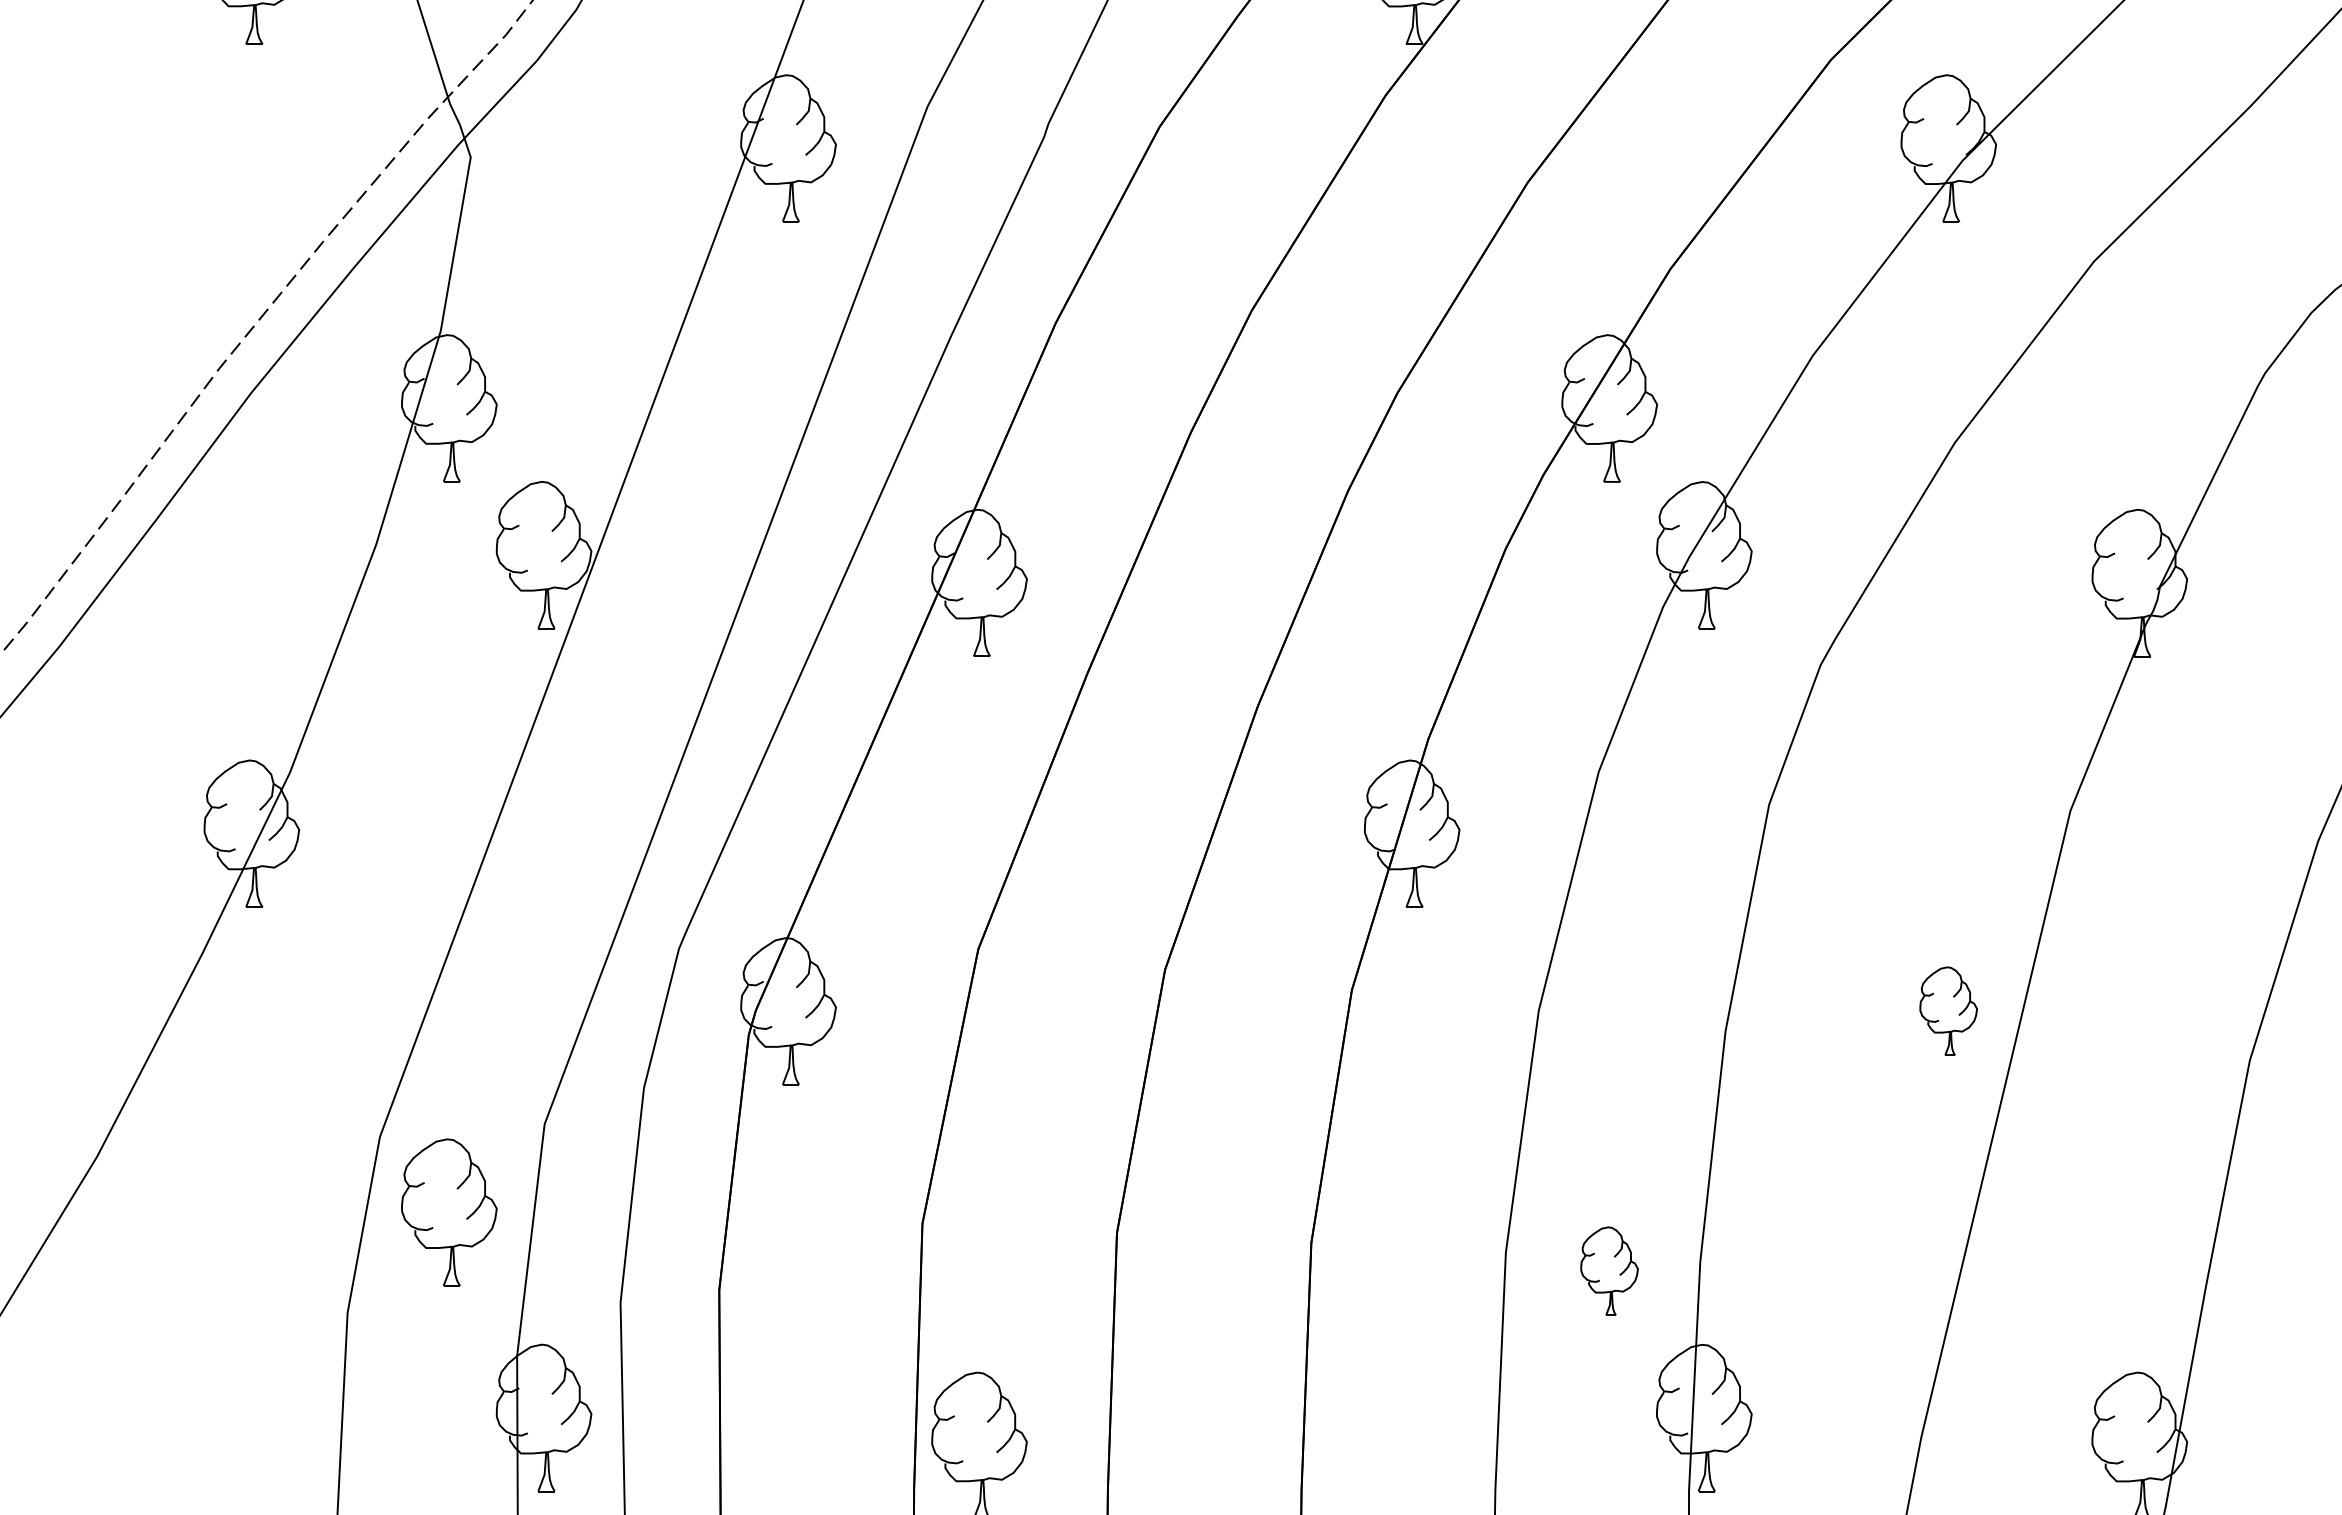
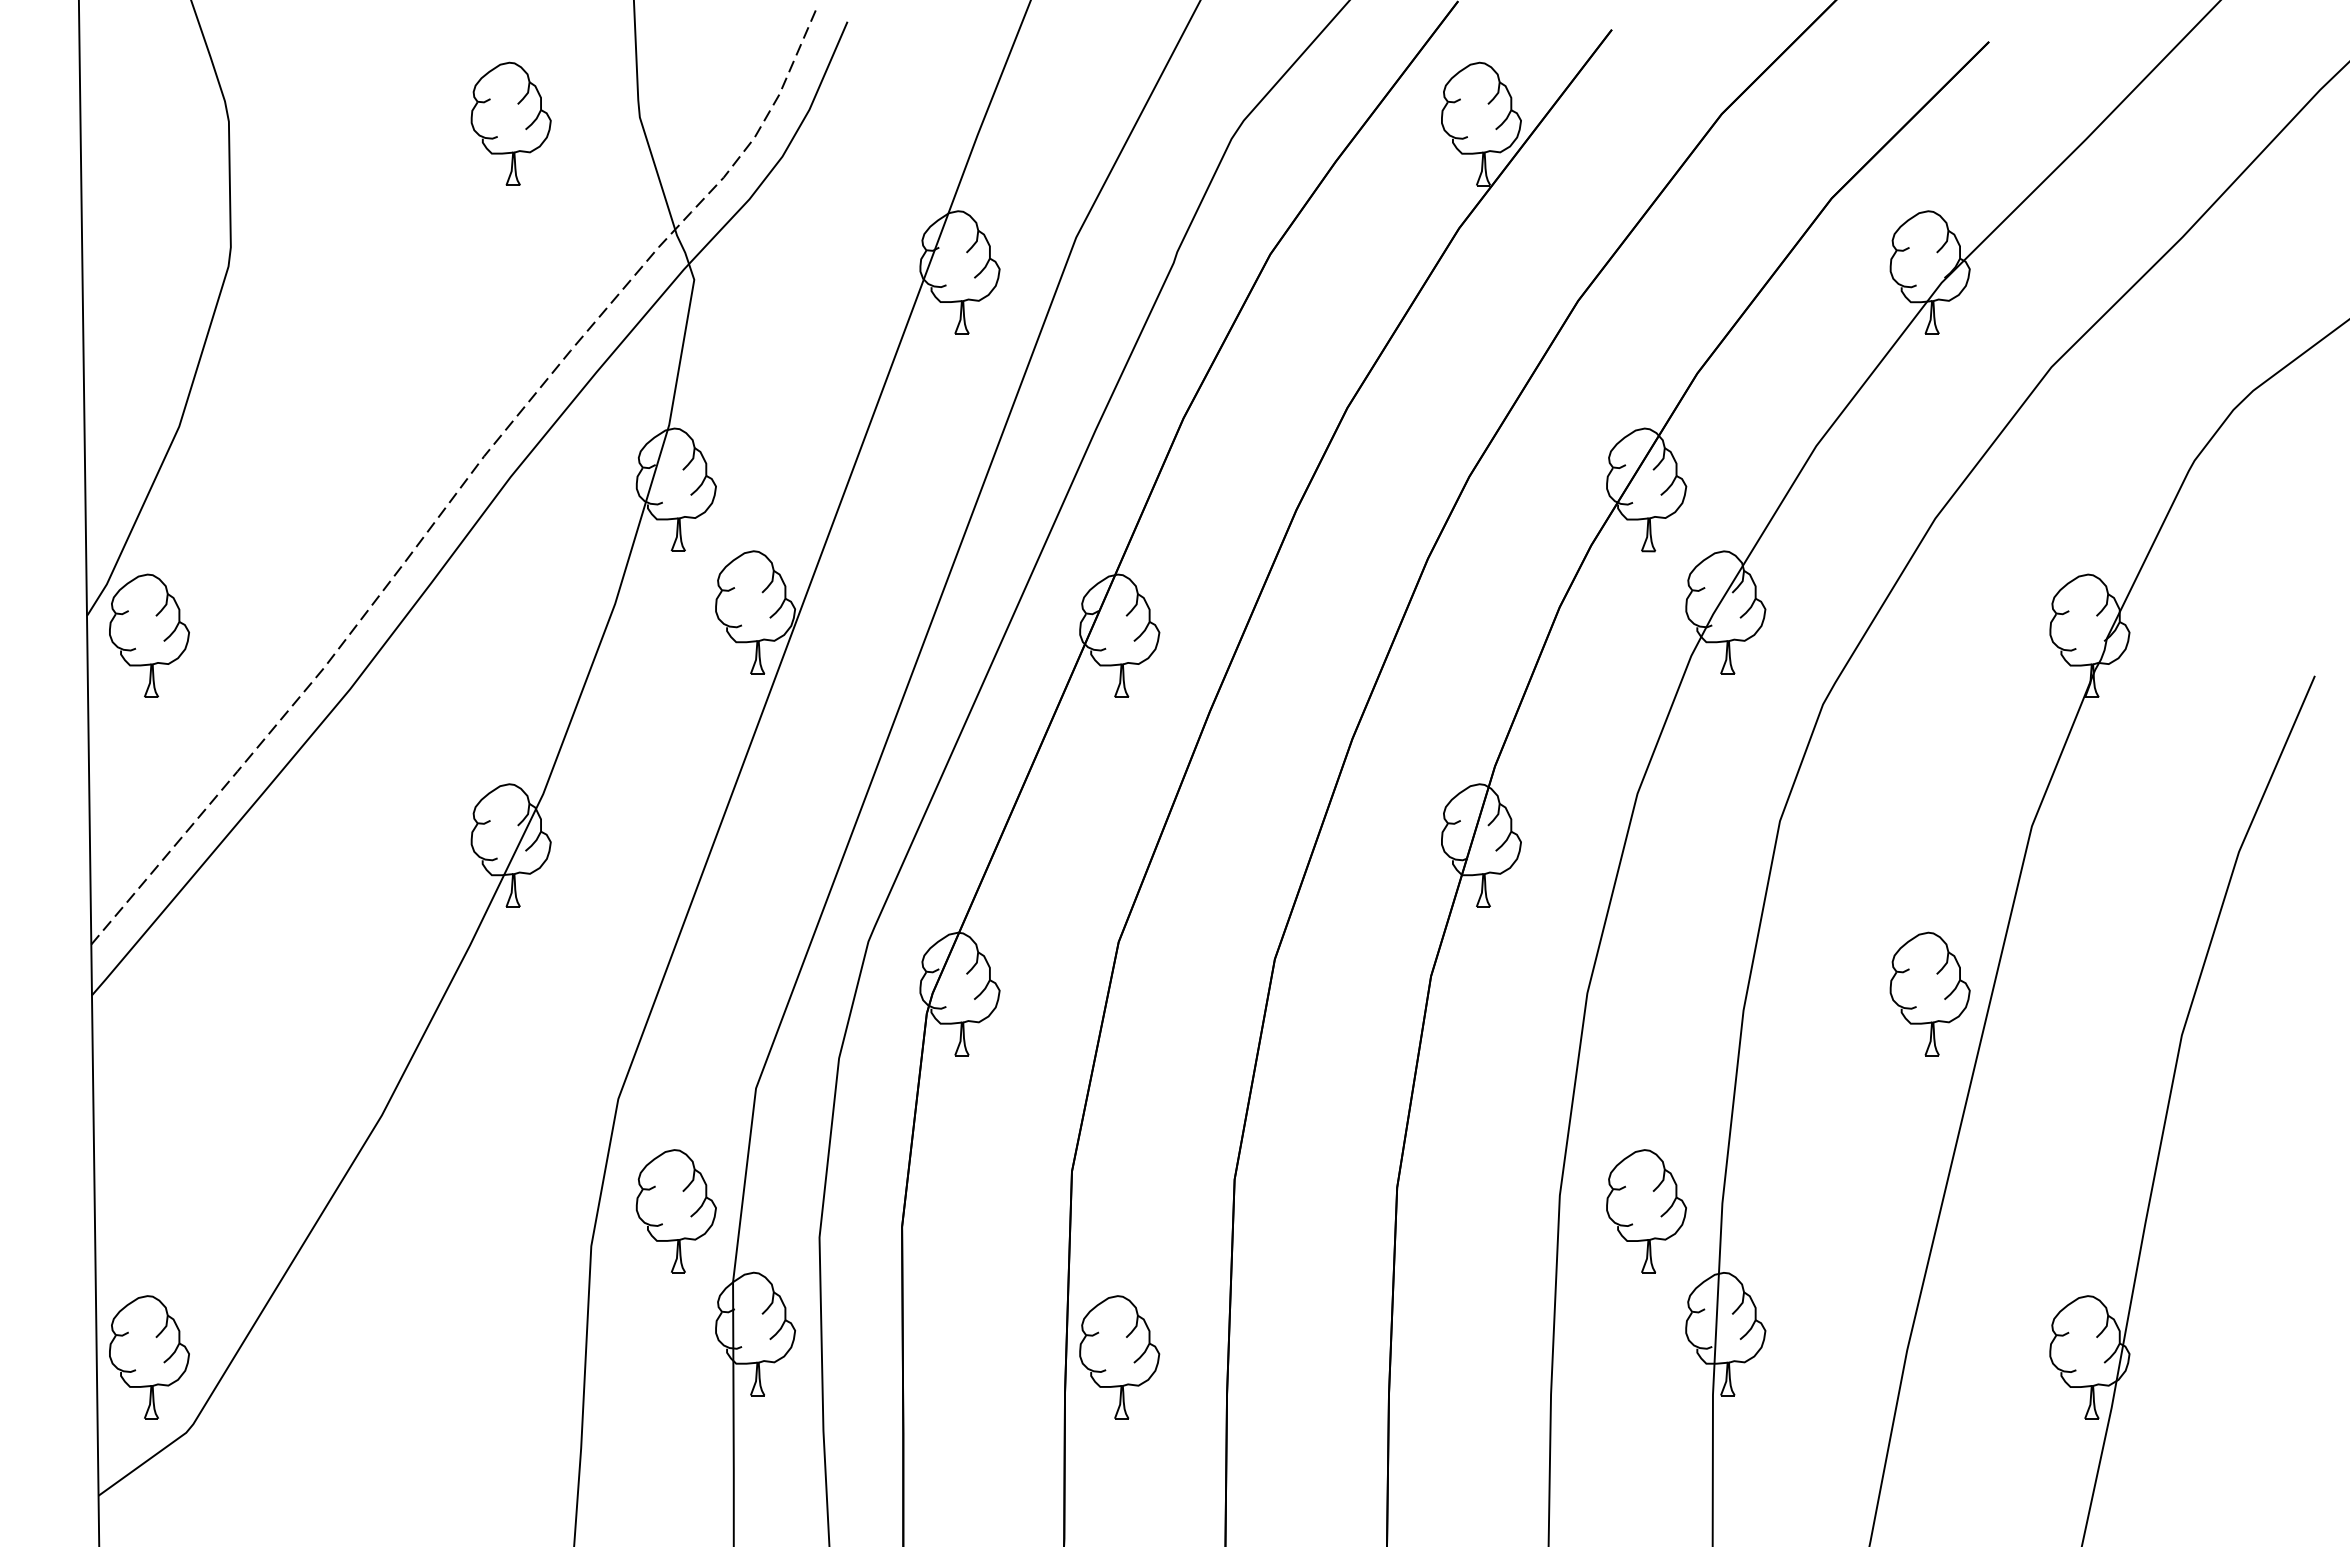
part: (1947, 1010) -> (1929, 993), size x1.67
part: (448, 1212) -> (675, 1211), moved
part: (1609, 1271) -> (1646, 1211), size x1.67

